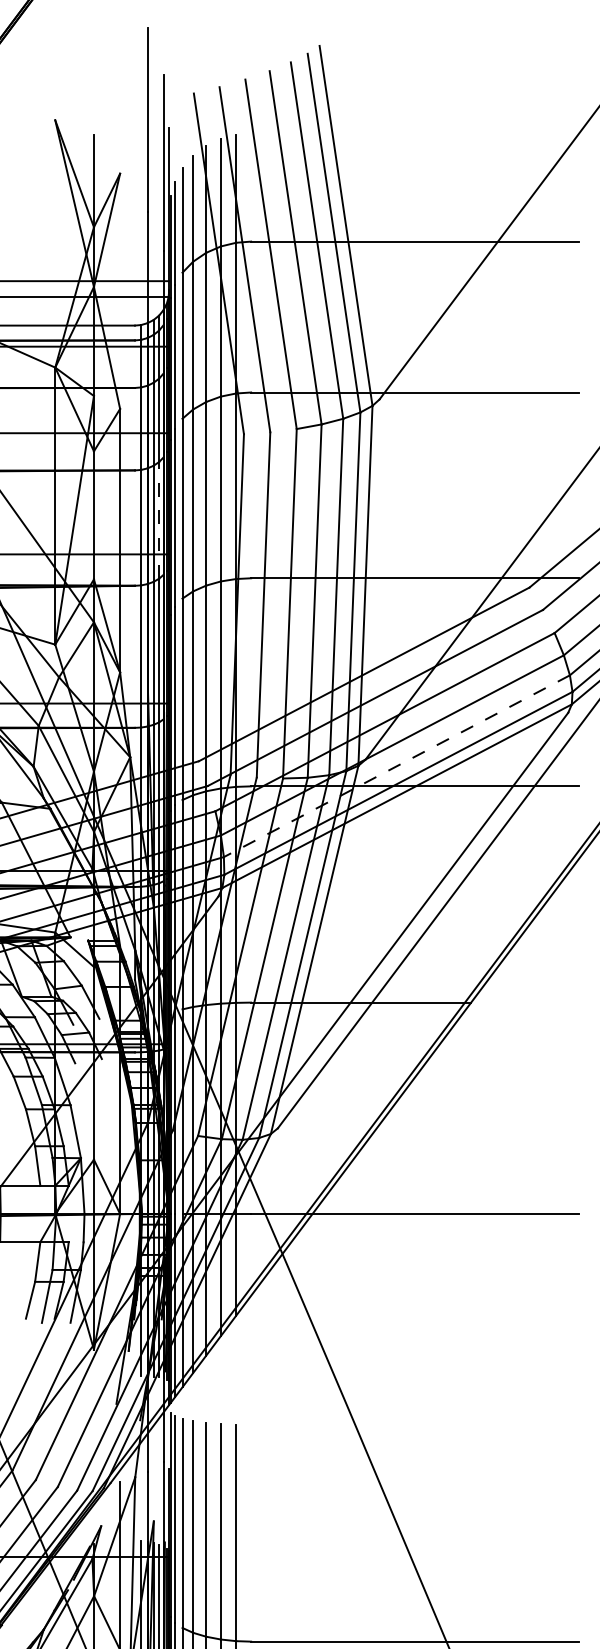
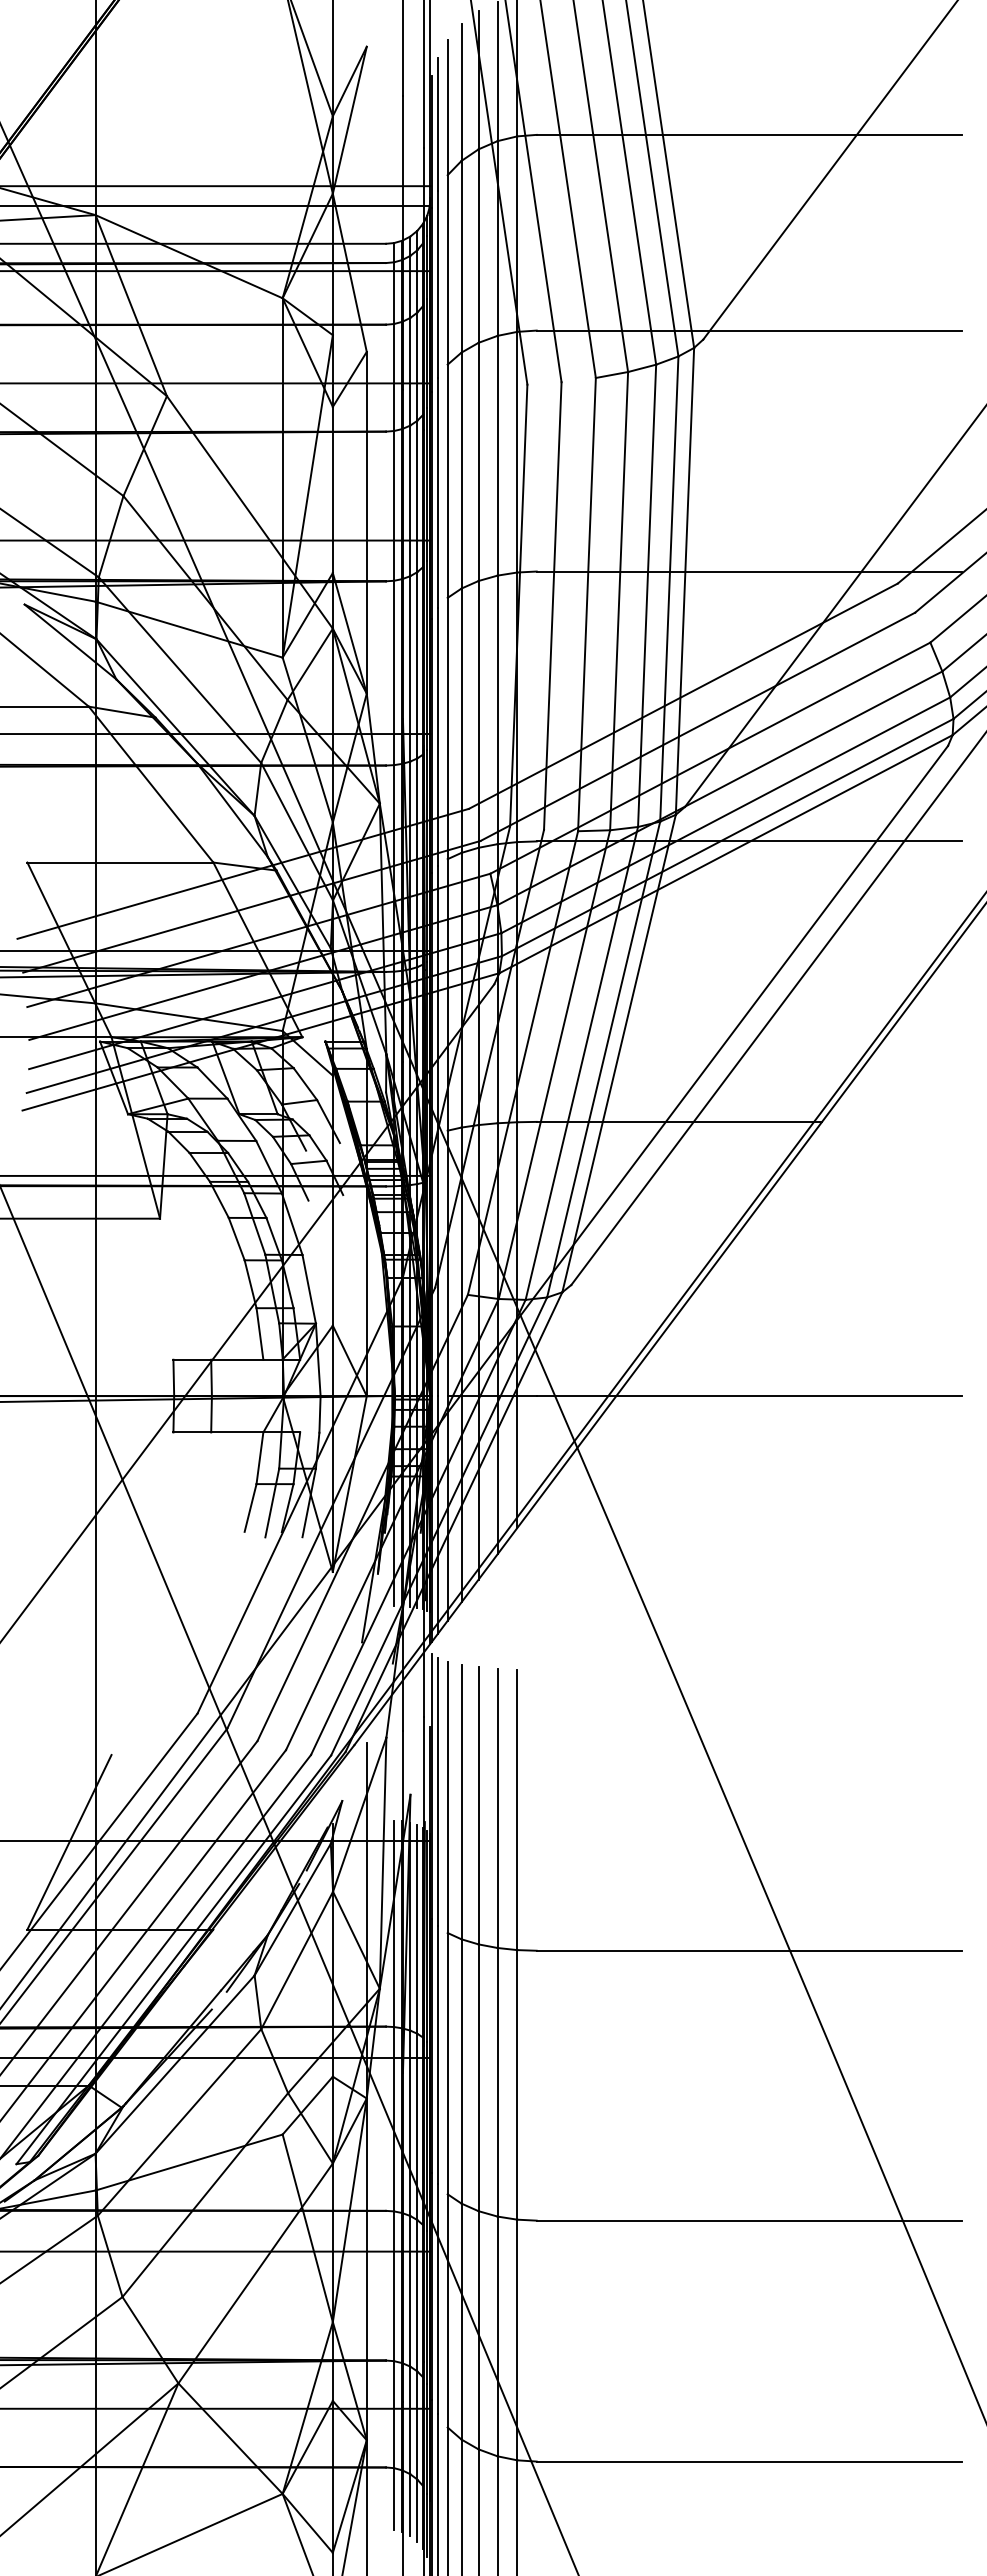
line: (159, 520) -> (417, 496), dashed -> solid
line: (396, 766) -> (725, 815), dashed -> solid

